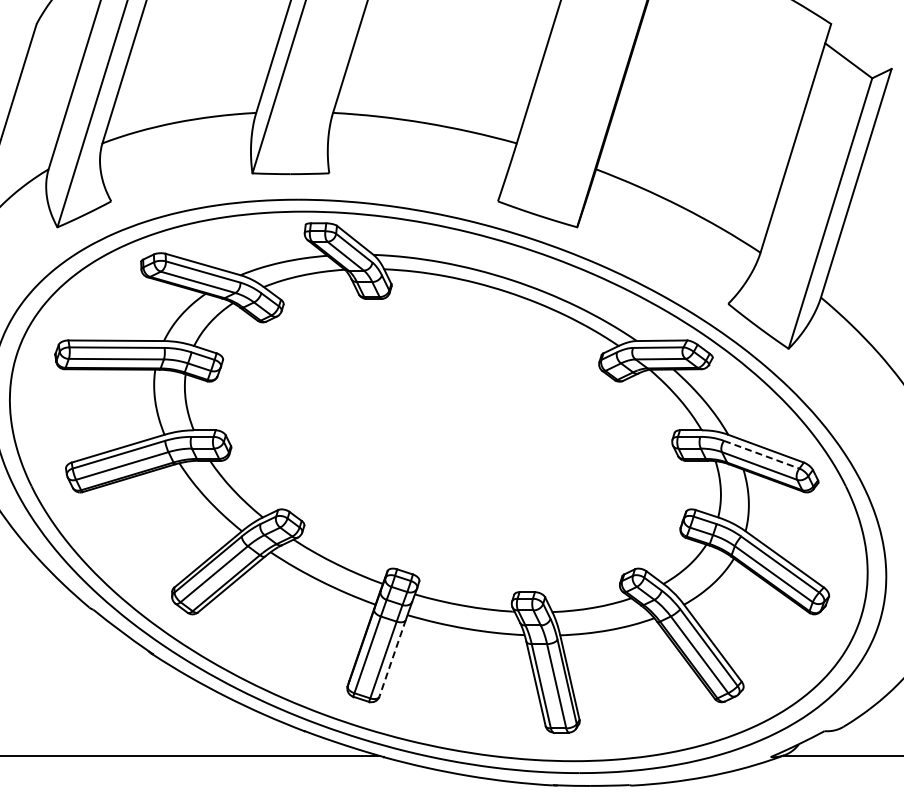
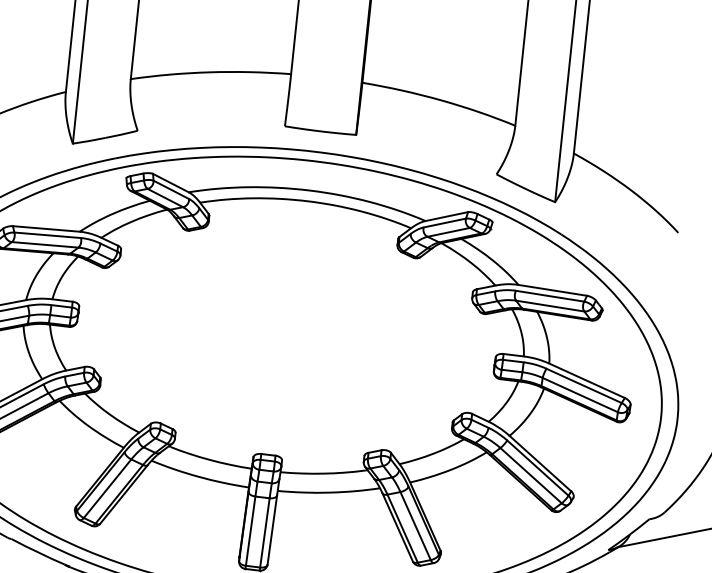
line: (762, 454) -> (550, 295), dashed -> solid
line: (392, 658) -> (272, 530), dashed -> solid

